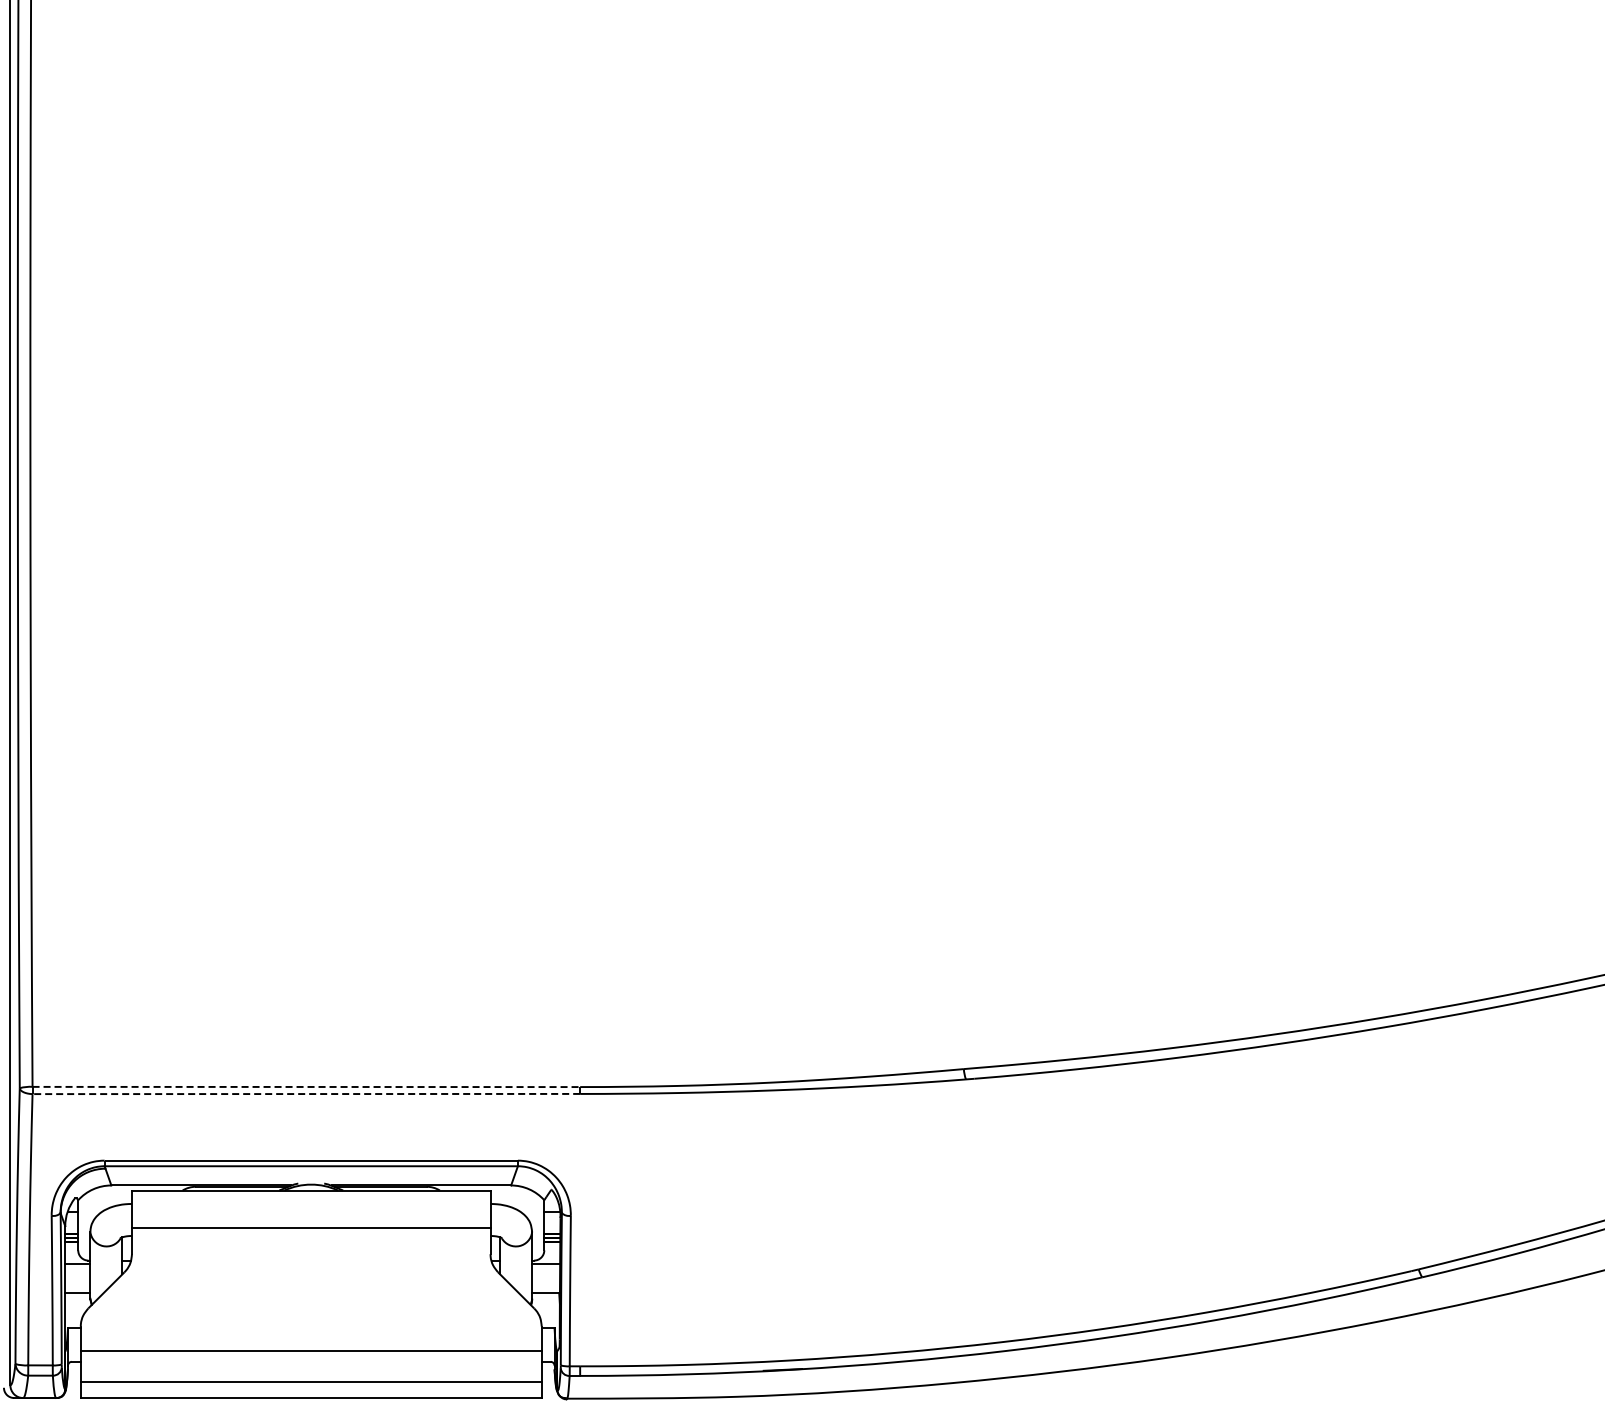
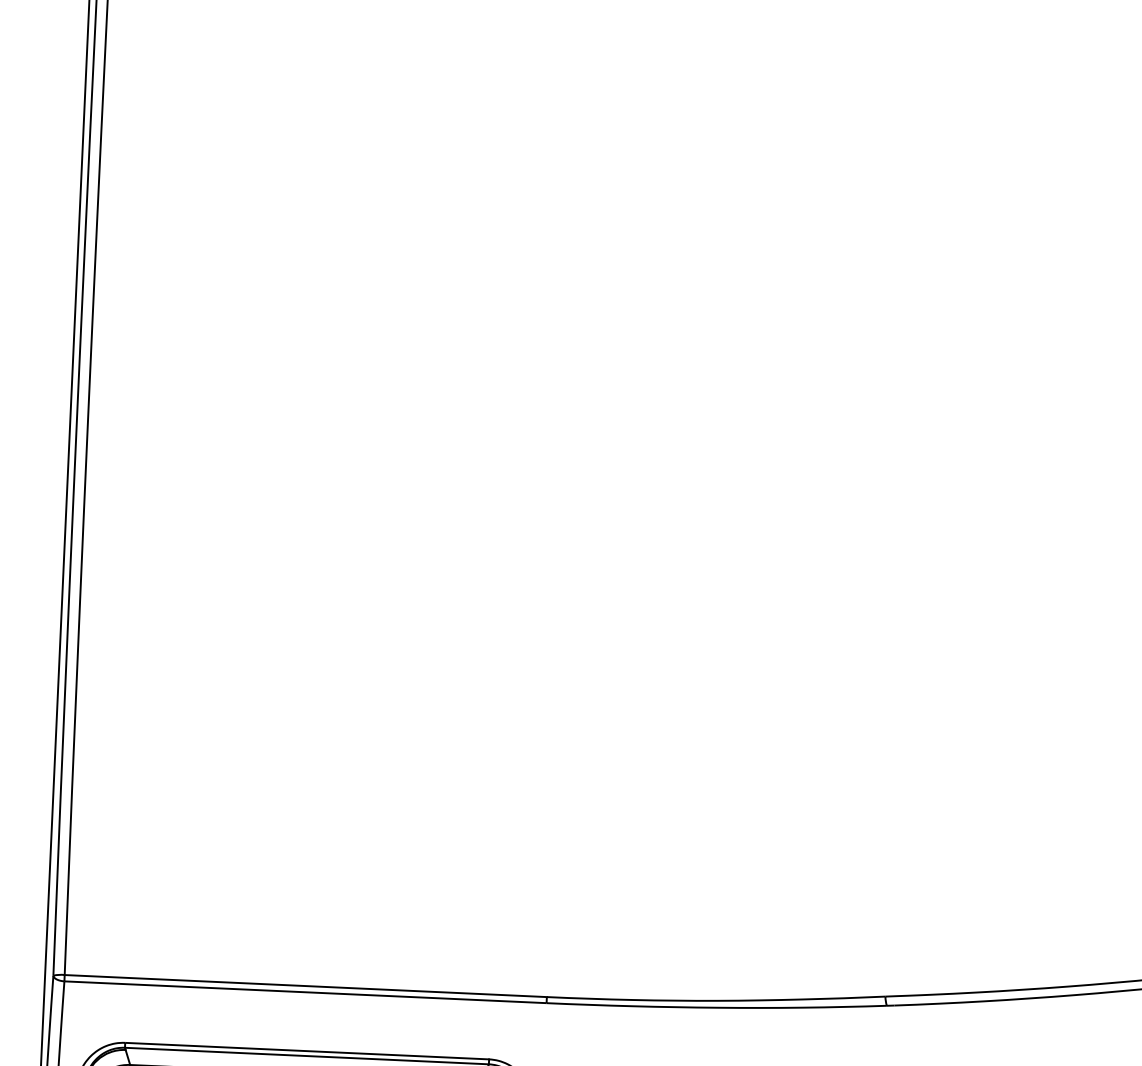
line: (306, 1086) -> (305, 985), dashed -> solid
line: (305, 1094) -> (304, 992), dashed -> solid

